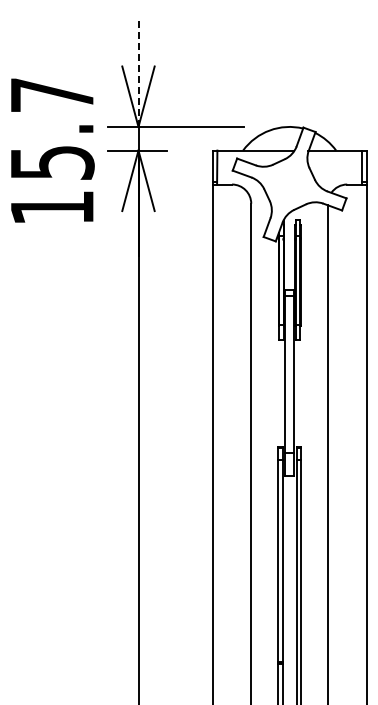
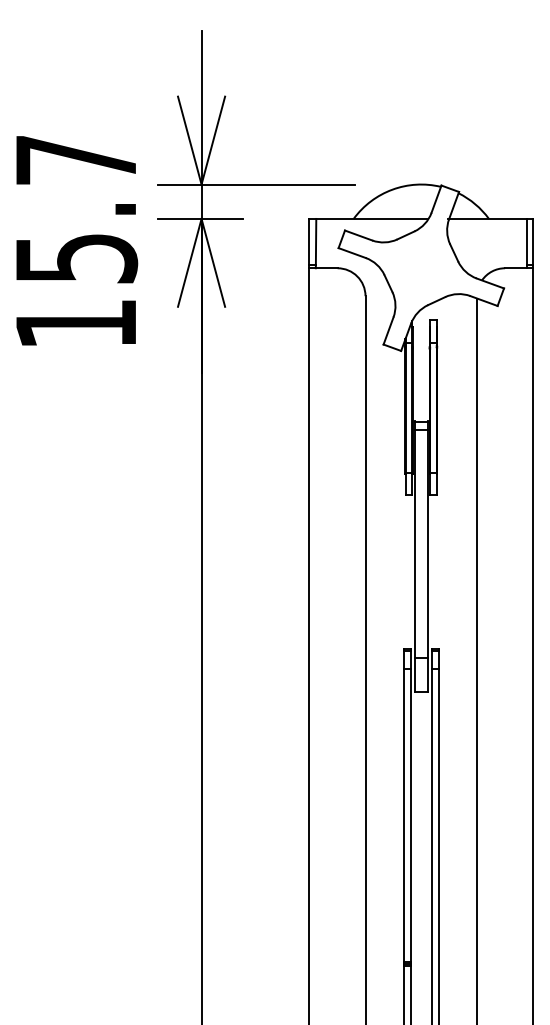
line: (138, 74) -> (201, 108), dashed -> solid
text: (52, 150) -> (76, 240), moved

